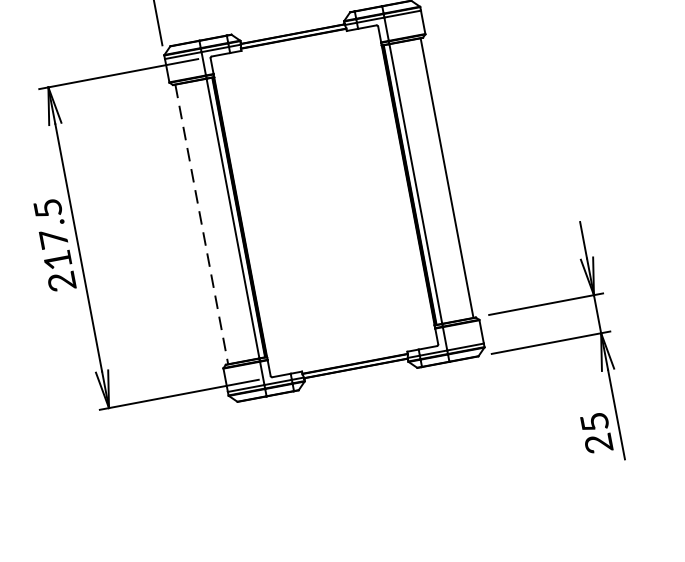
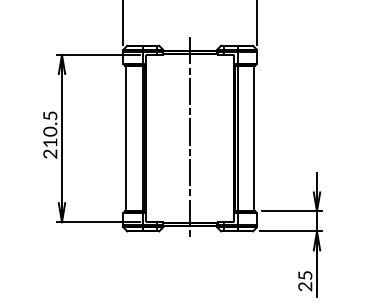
line: (325, 201) -> (190, 138), added
line: (202, 224) -> (126, 138), dashed -> solid
text: (54, 238) -> (50, 131), 217.5 -> 210.5

